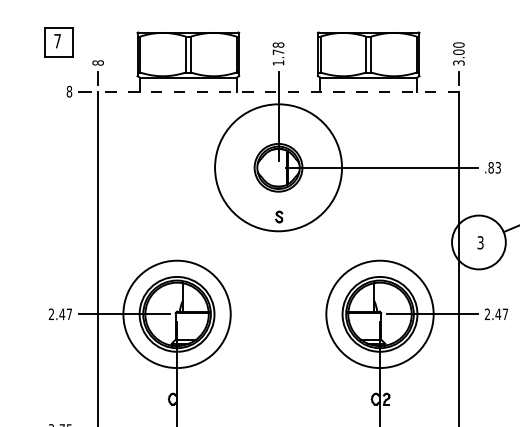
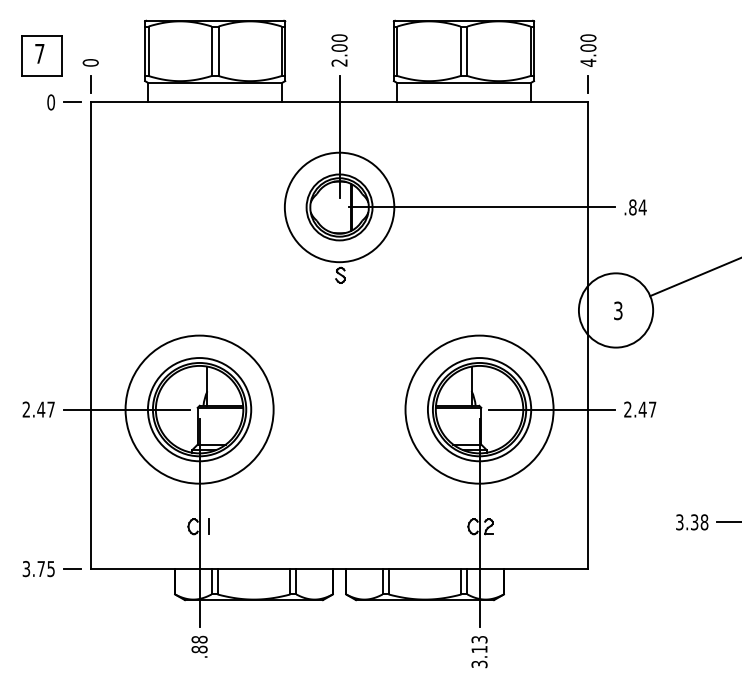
part: (58, 42) -> (41, 55), moved
text: (278, 54) -> (339, 50), 1.78 -> 2.00
text: (97, 62) -> (90, 62), 8 -> 0
text: (458, 62) -> (588, 62), 3.00 -> 4.00
text: (68, 91) -> (50, 102), 8 -> 0
line: (278, 91) -> (339, 102), dashed -> solid
circle: (278, 167) -> (339, 207), size x0.62
text: (498, 167) -> (642, 207), .83 -> .84
line: (183, 399) -> (208, 526), added

